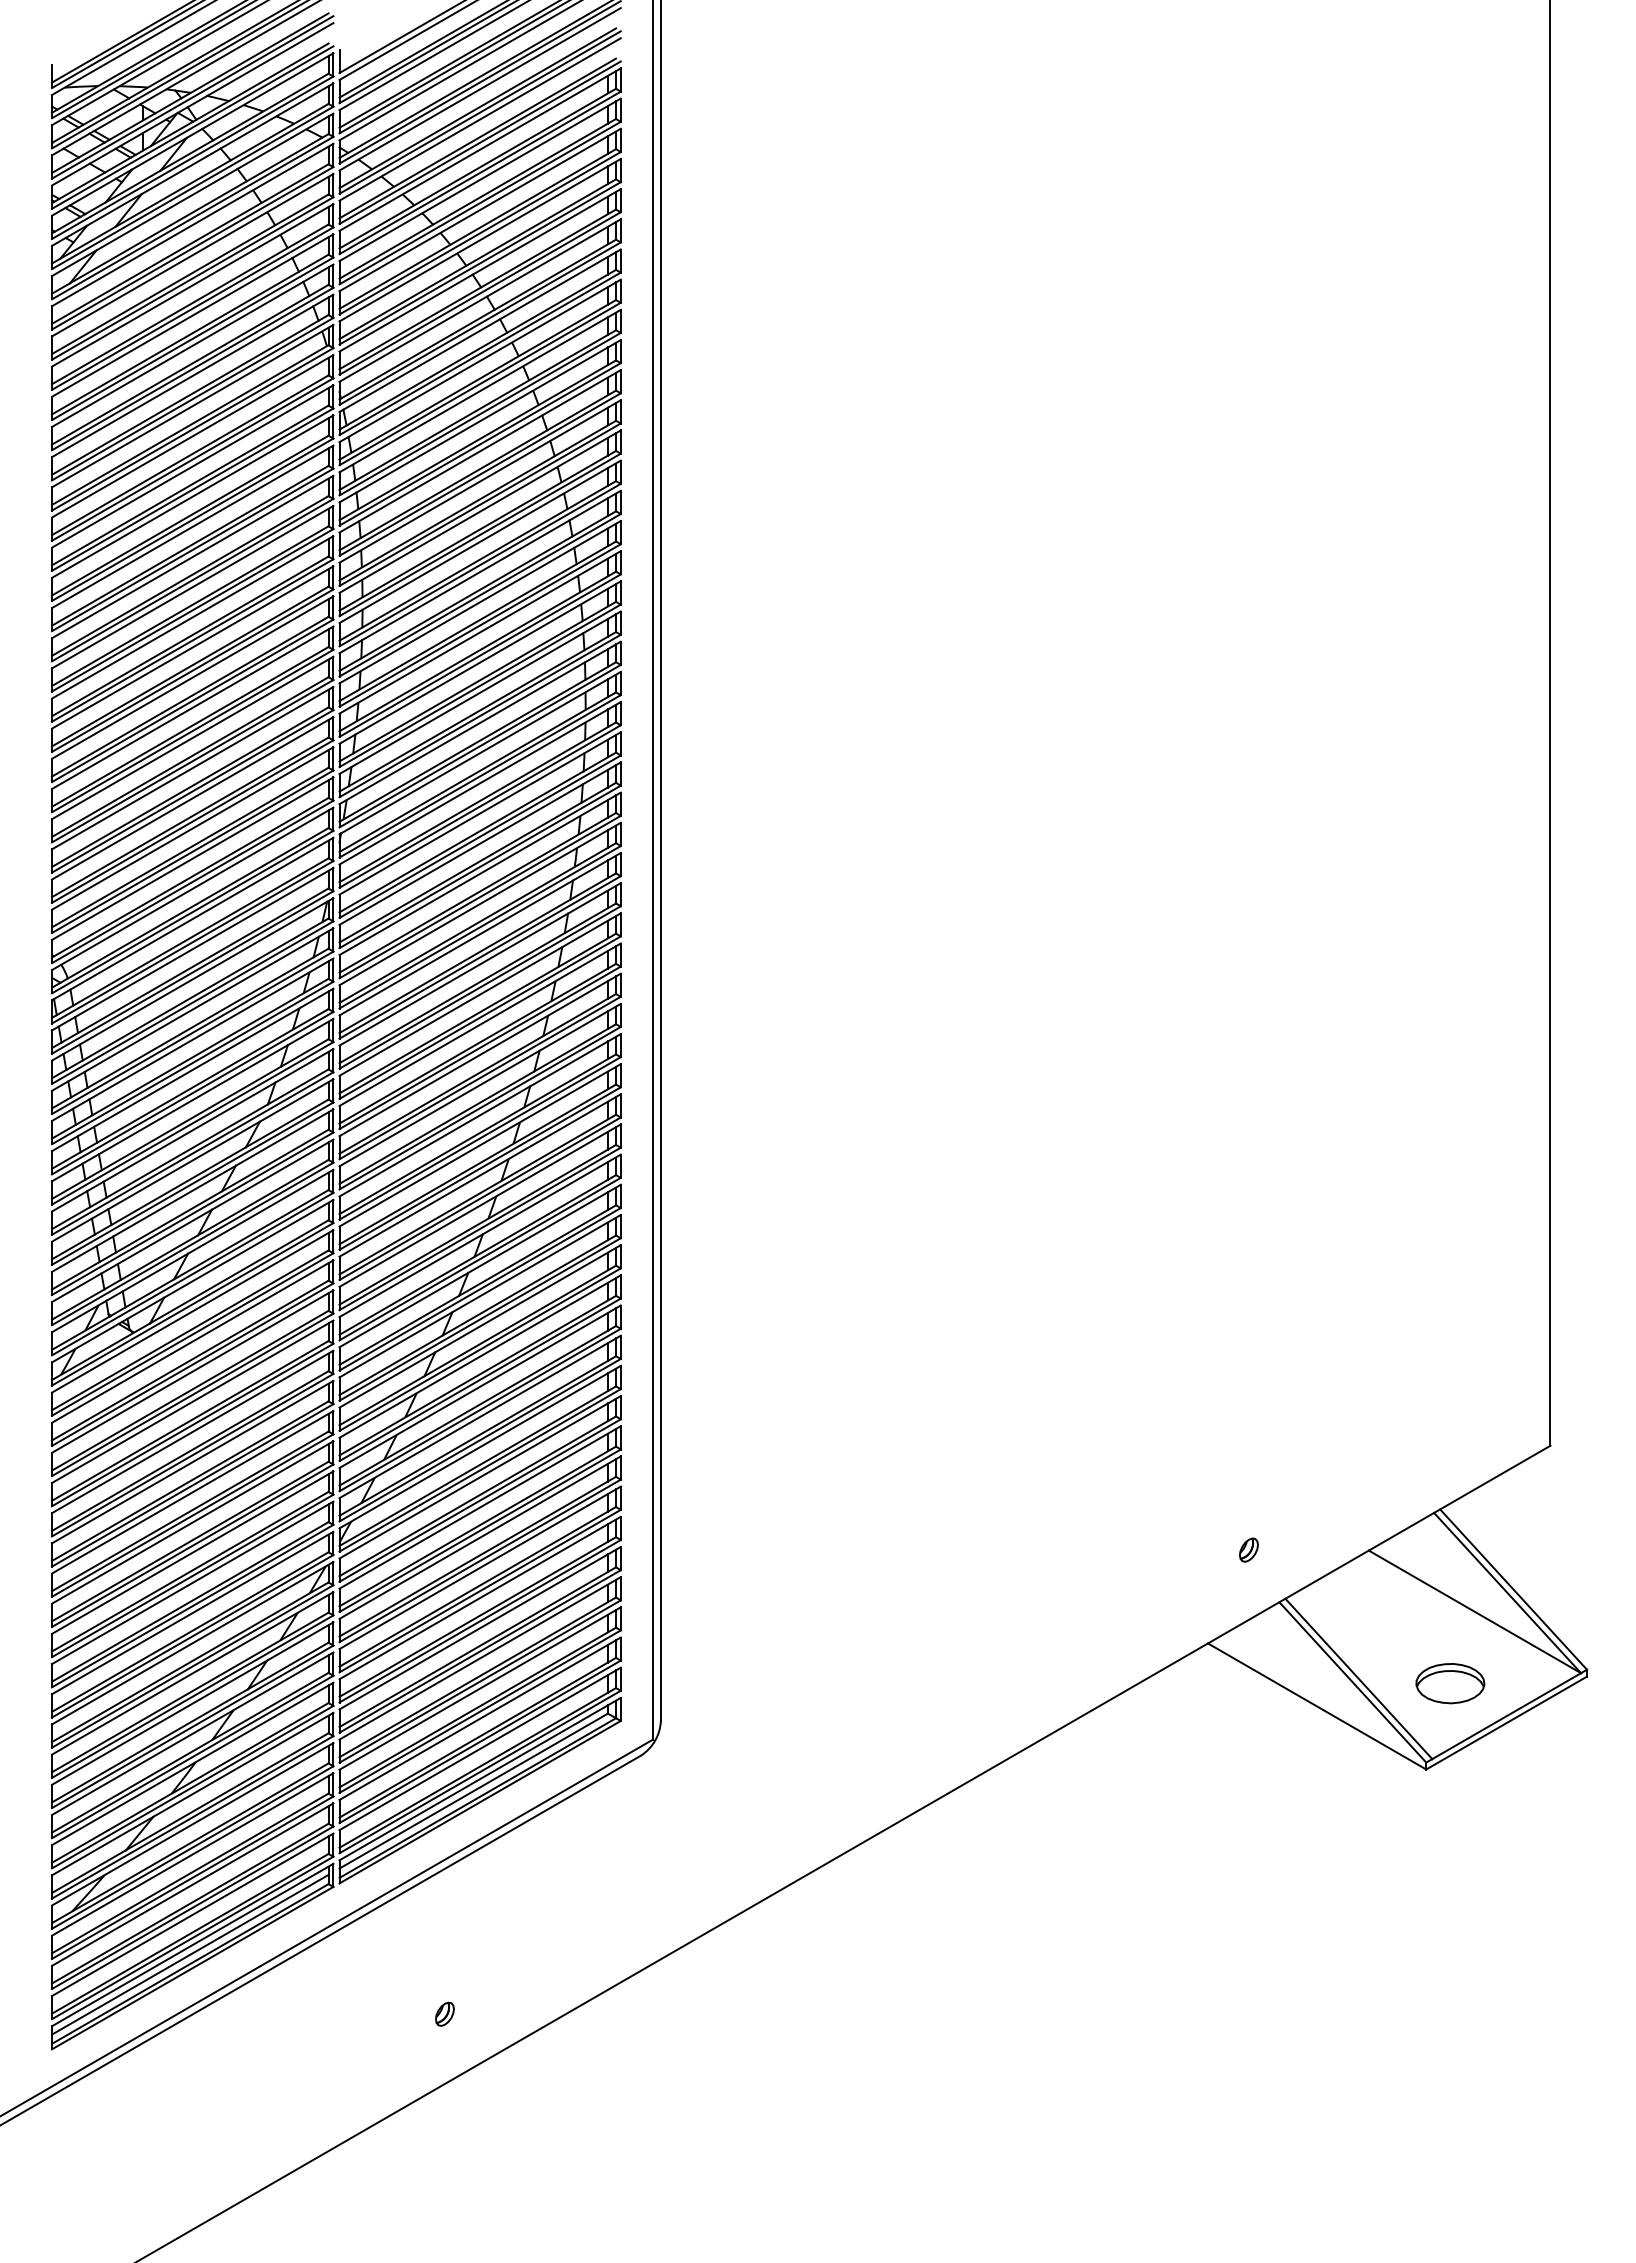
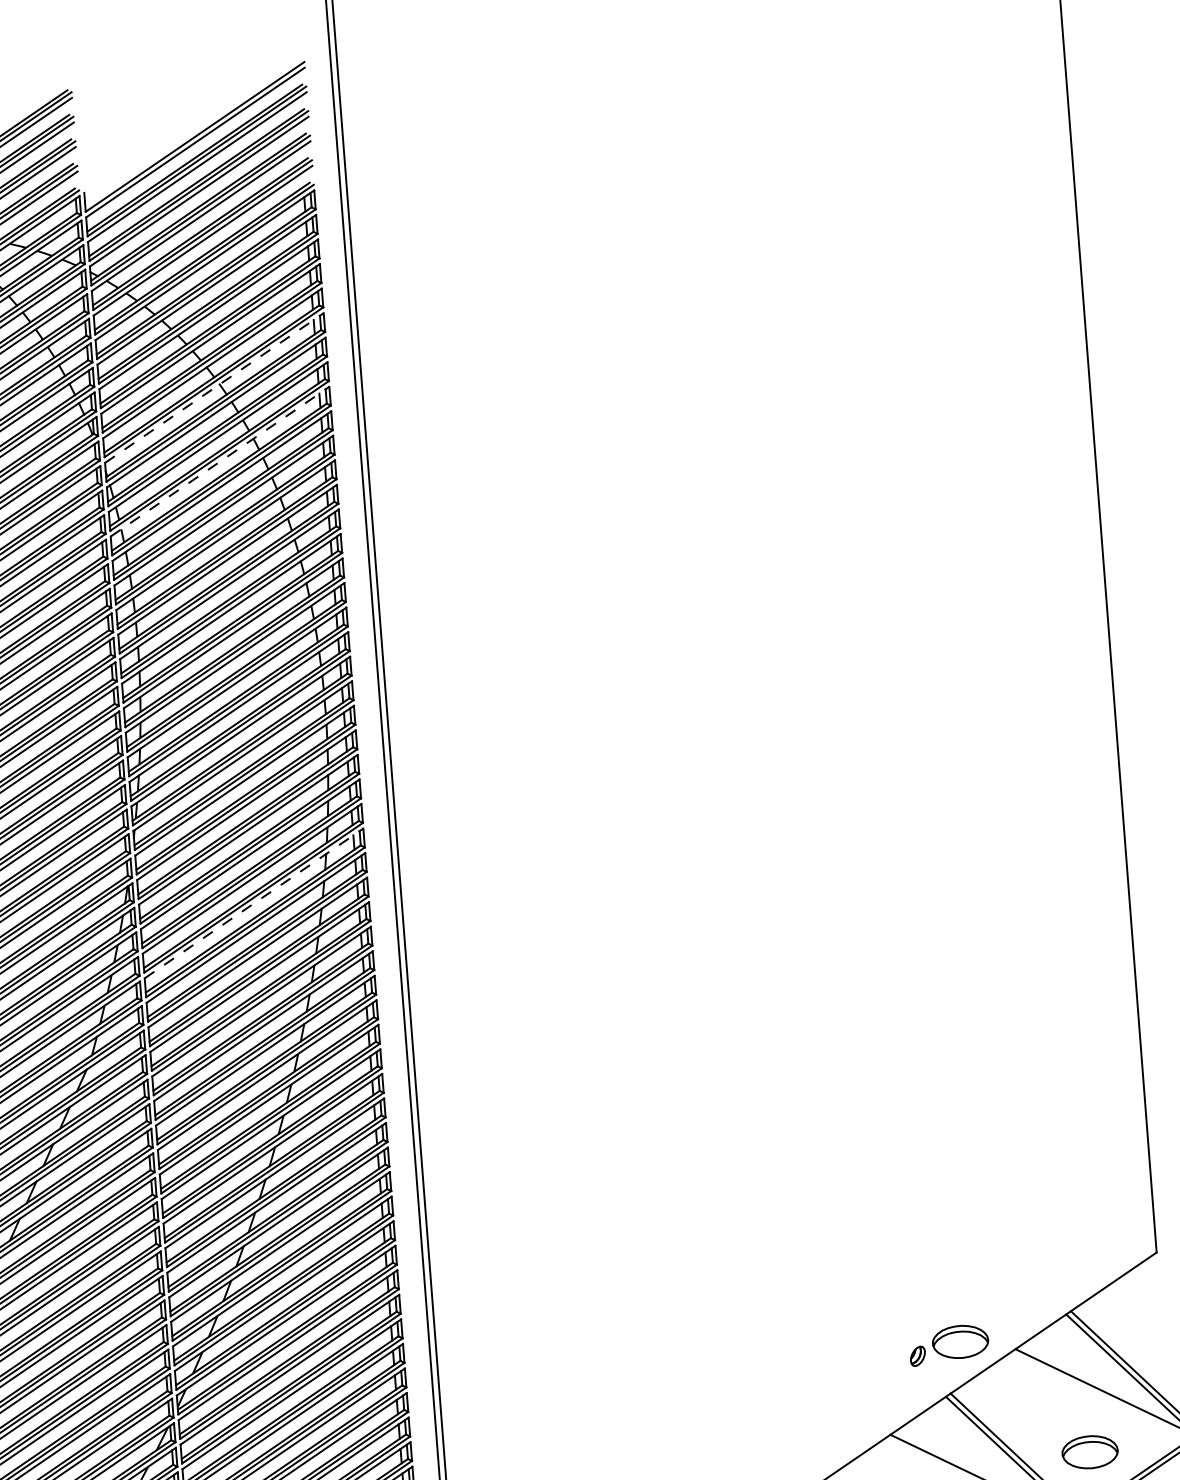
line: (480, 300) -> (214, 387), solid -> dashed
line: (480, 390) -> (220, 461), solid -> dashed
line: (480, 933) -> (254, 902), solid -> dashed
part: (1302, 1536) -> (960, 1341), added

